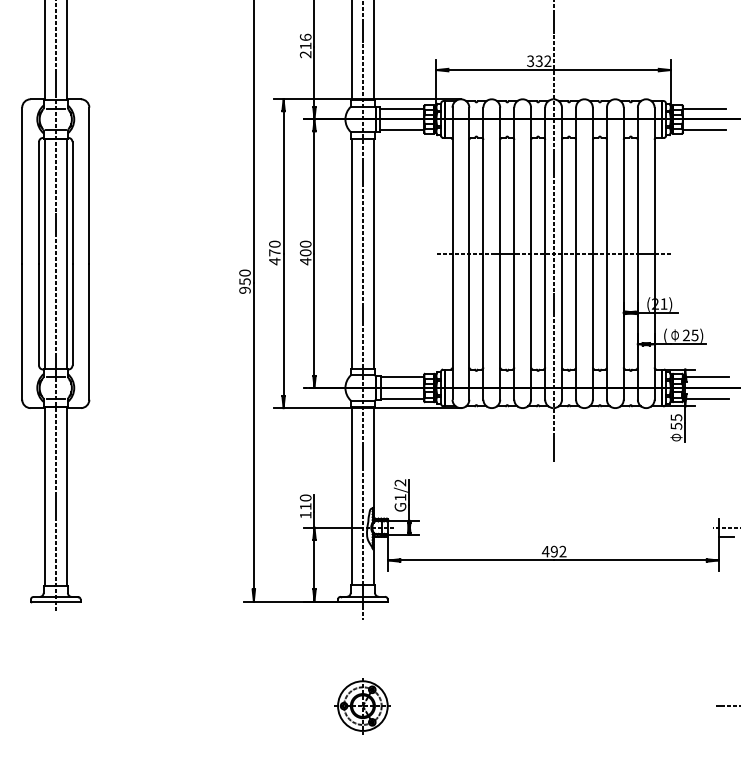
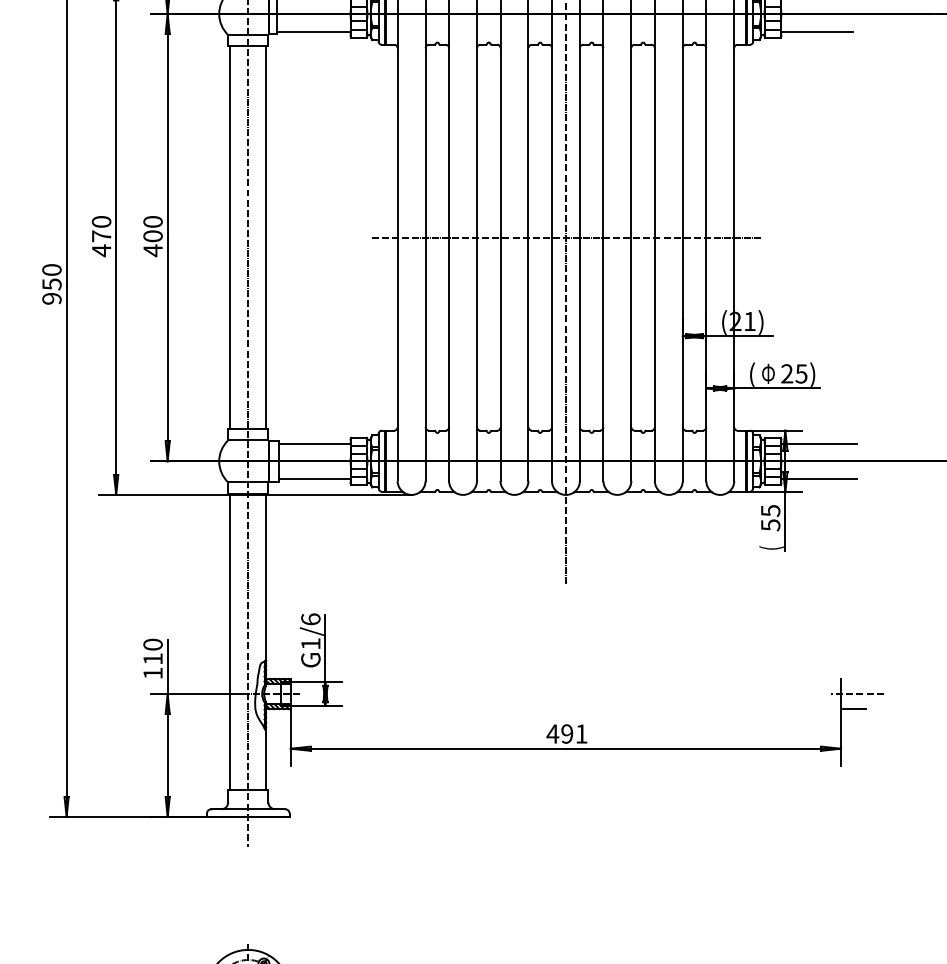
text: (676, 437) -> (770, 543), Φ -> (
text: (400, 482) -> (310, 618), G1/2 -> G1/6
text: (562, 551) -> (580, 733), 492 -> 491

